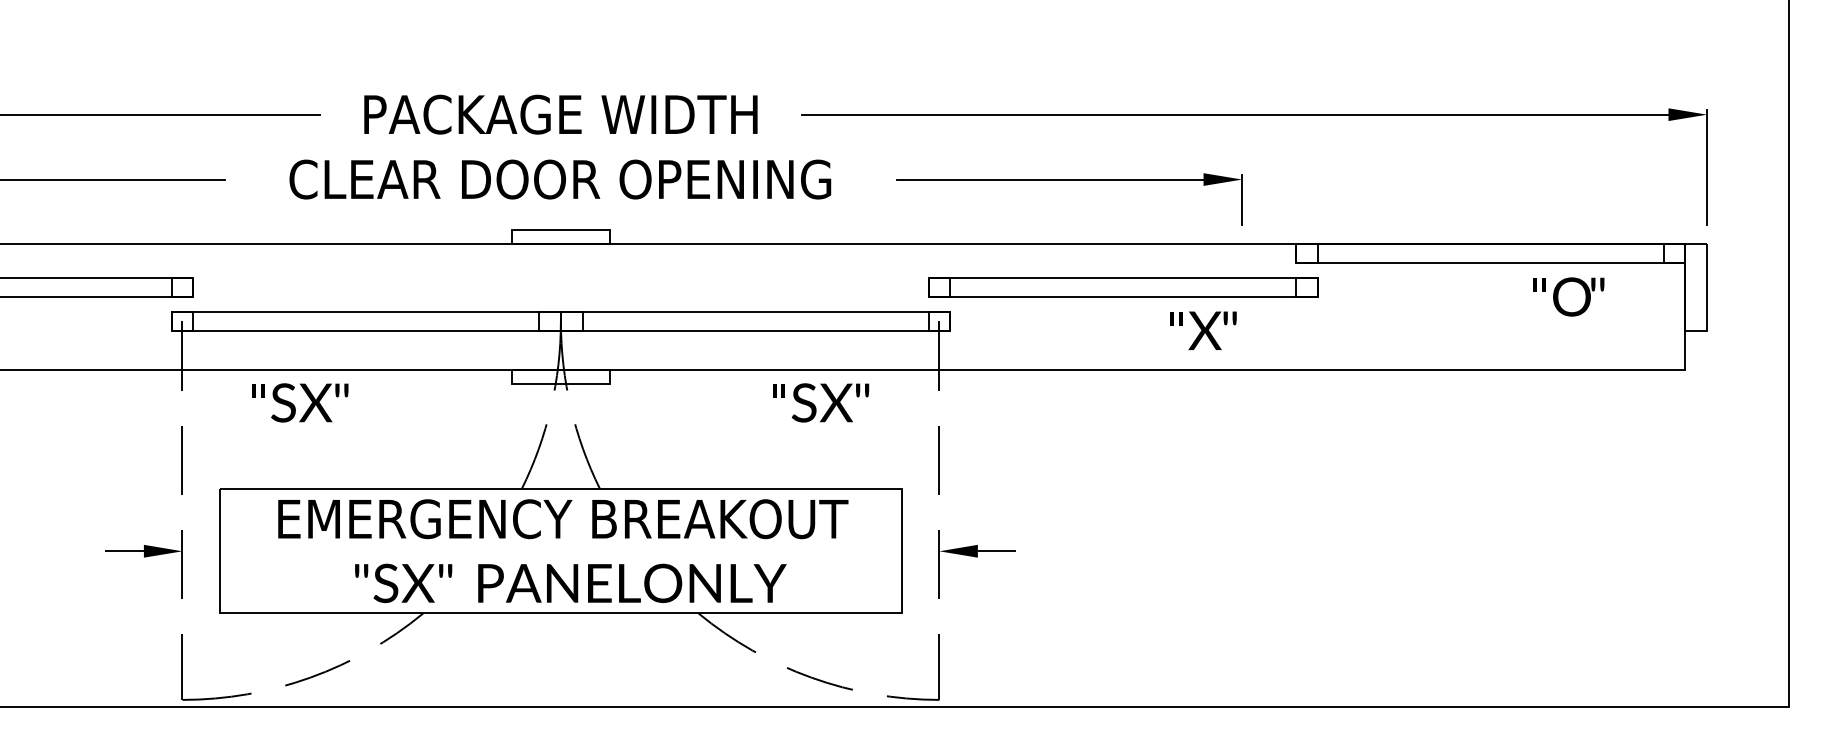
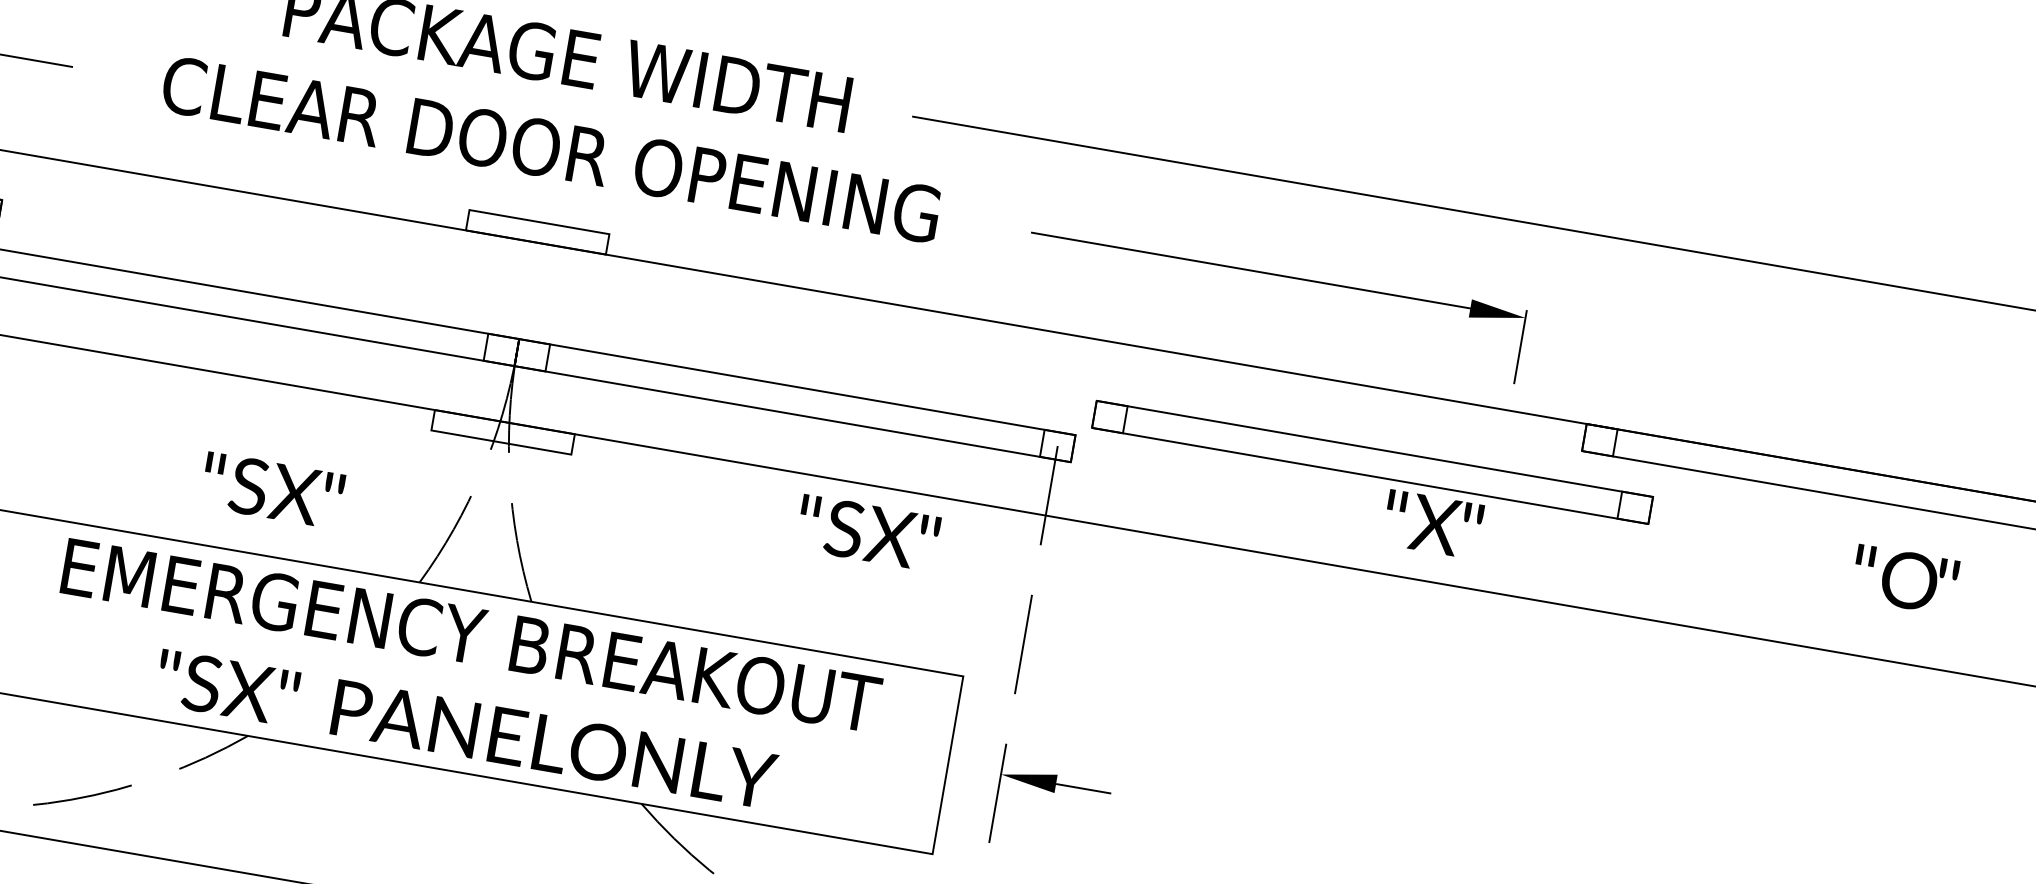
part: (1123, 287) -> (1373, 462), moved
text: (1568, 296) -> (1904, 579), moved
text: (300, 402) -> (273, 490), moved

